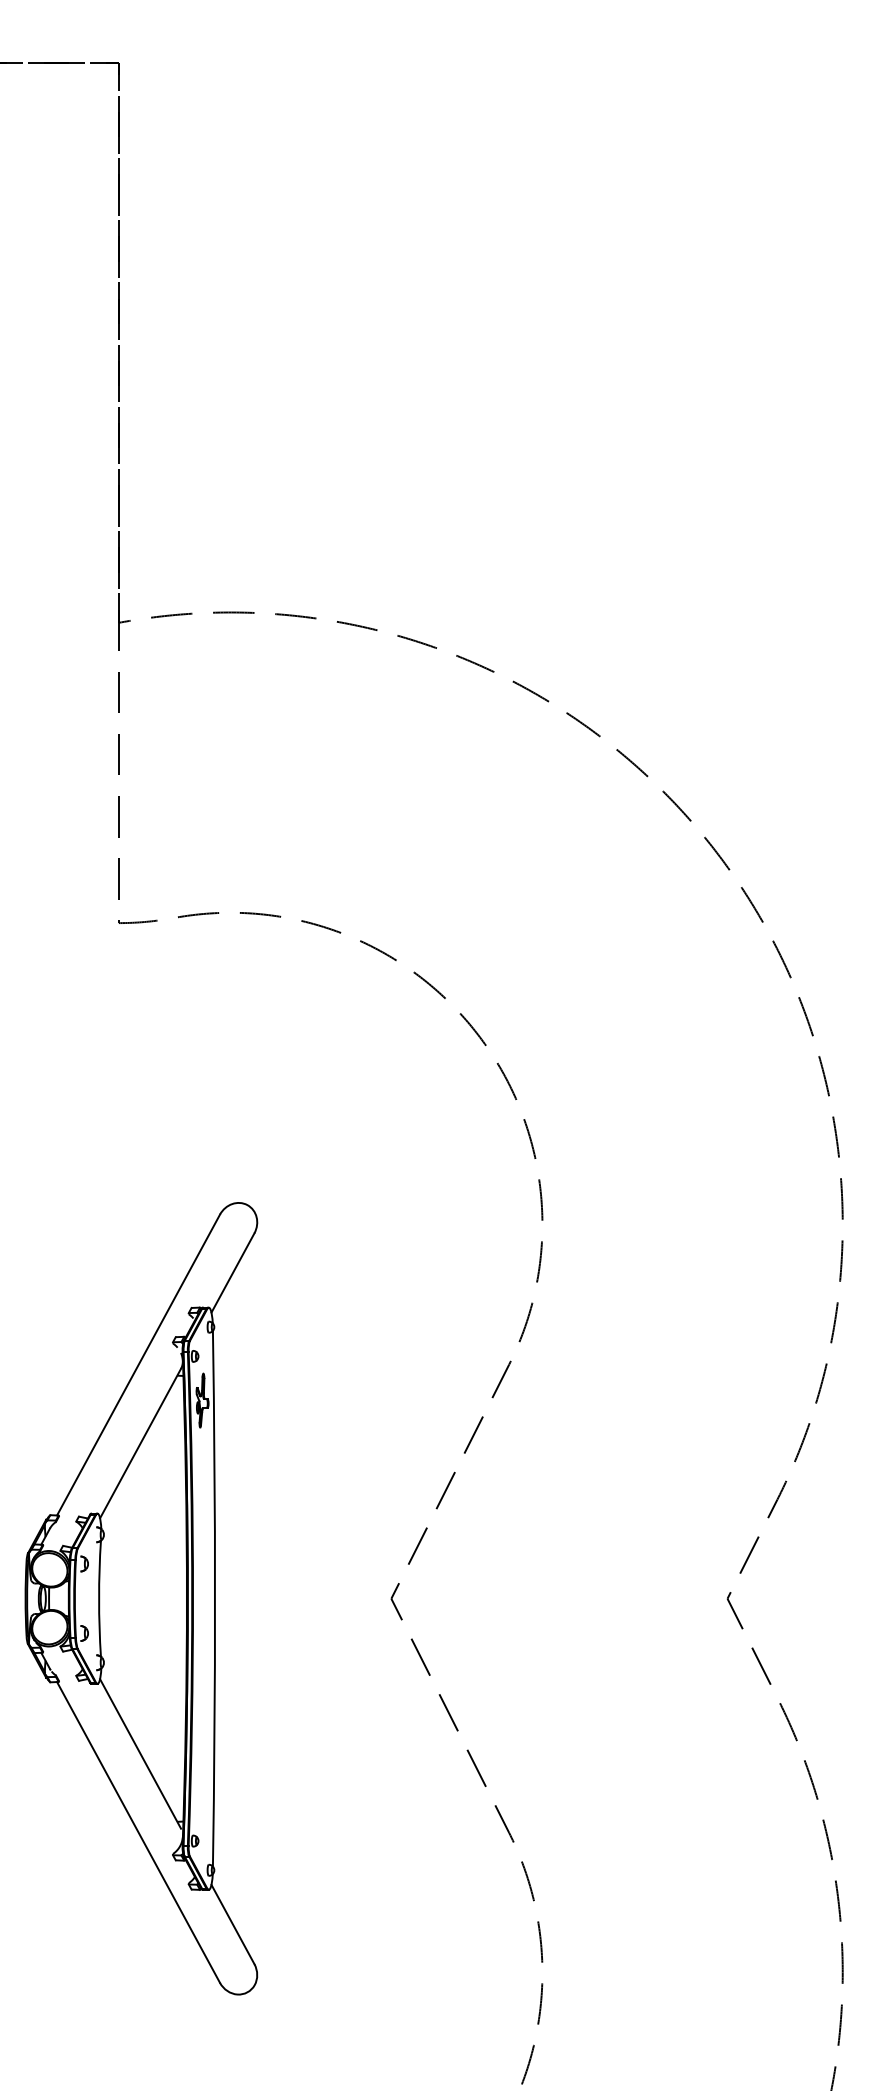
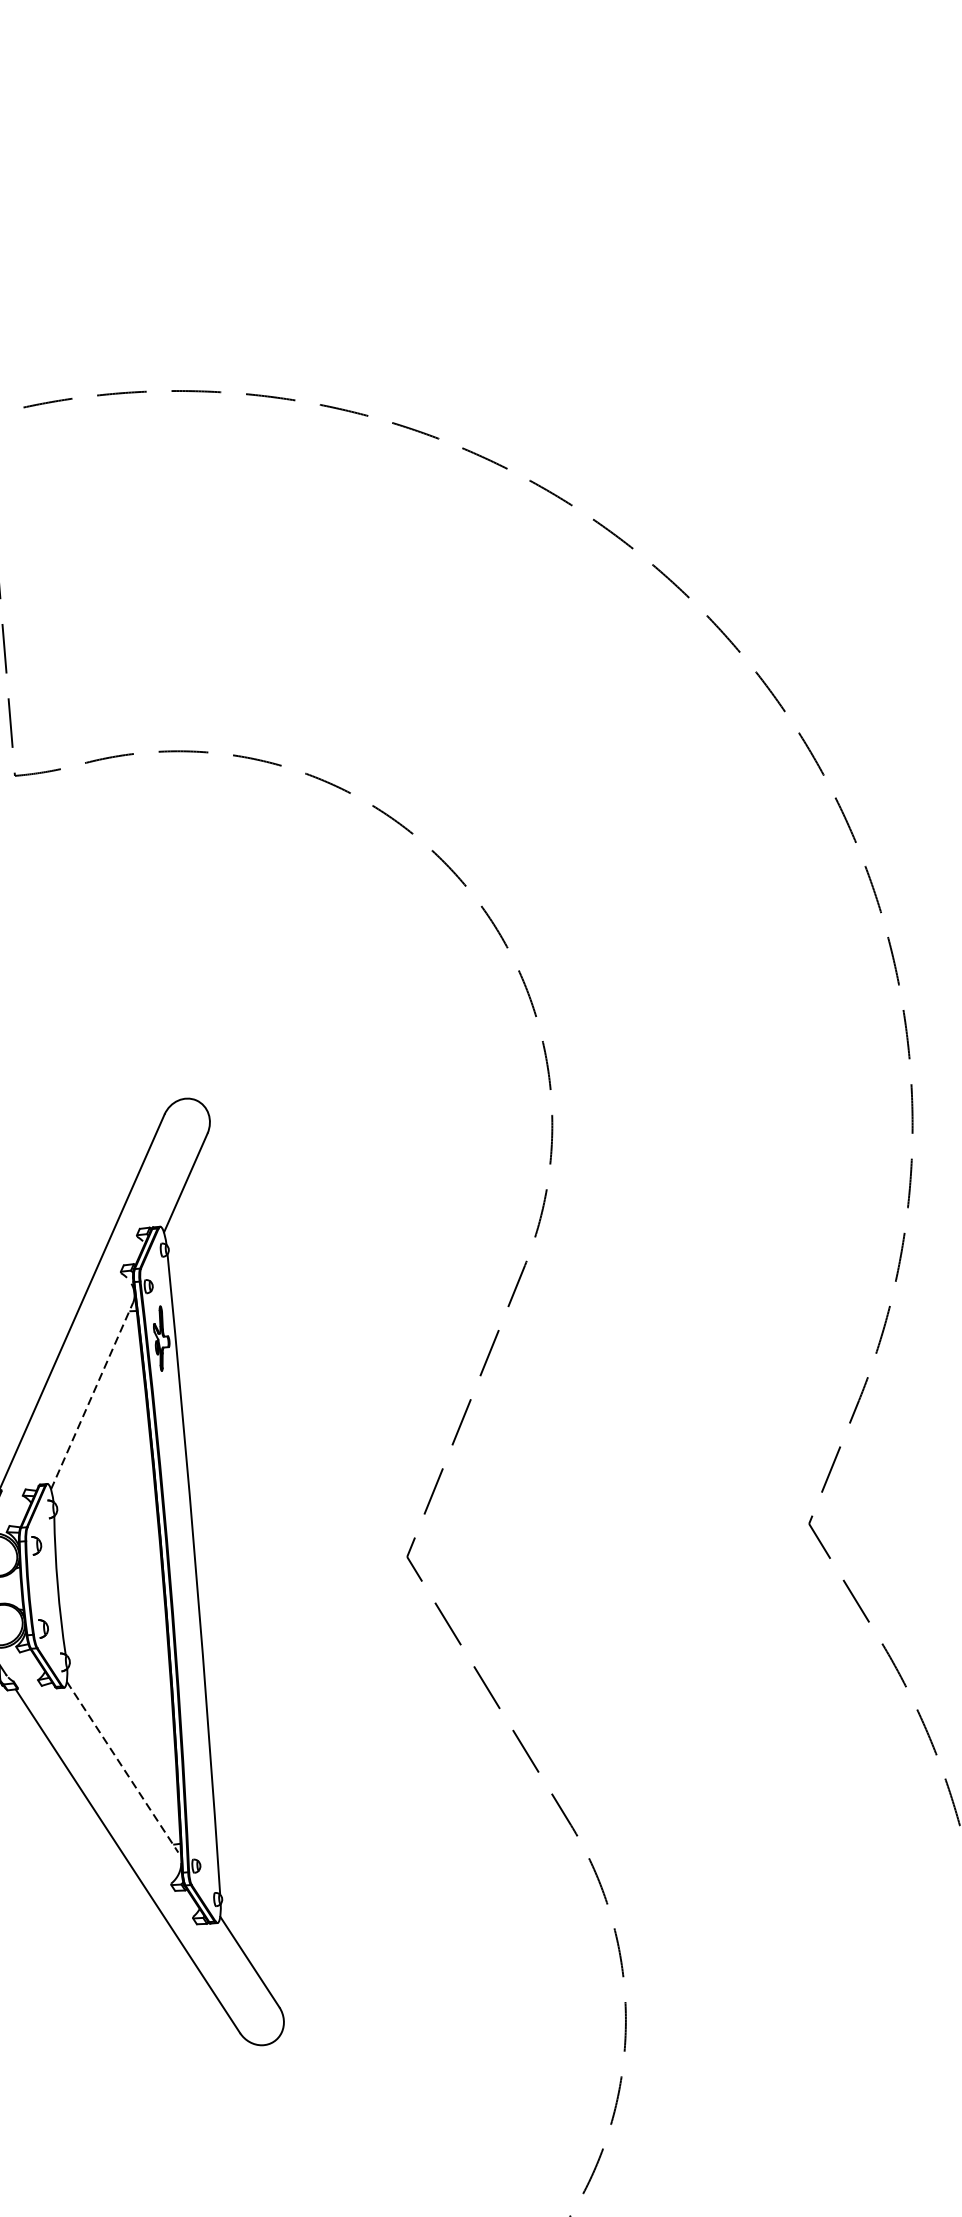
line: (140, 1443) -> (92, 1395), solid -> dashed
line: (140, 1754) -> (122, 1767), solid -> dashed

